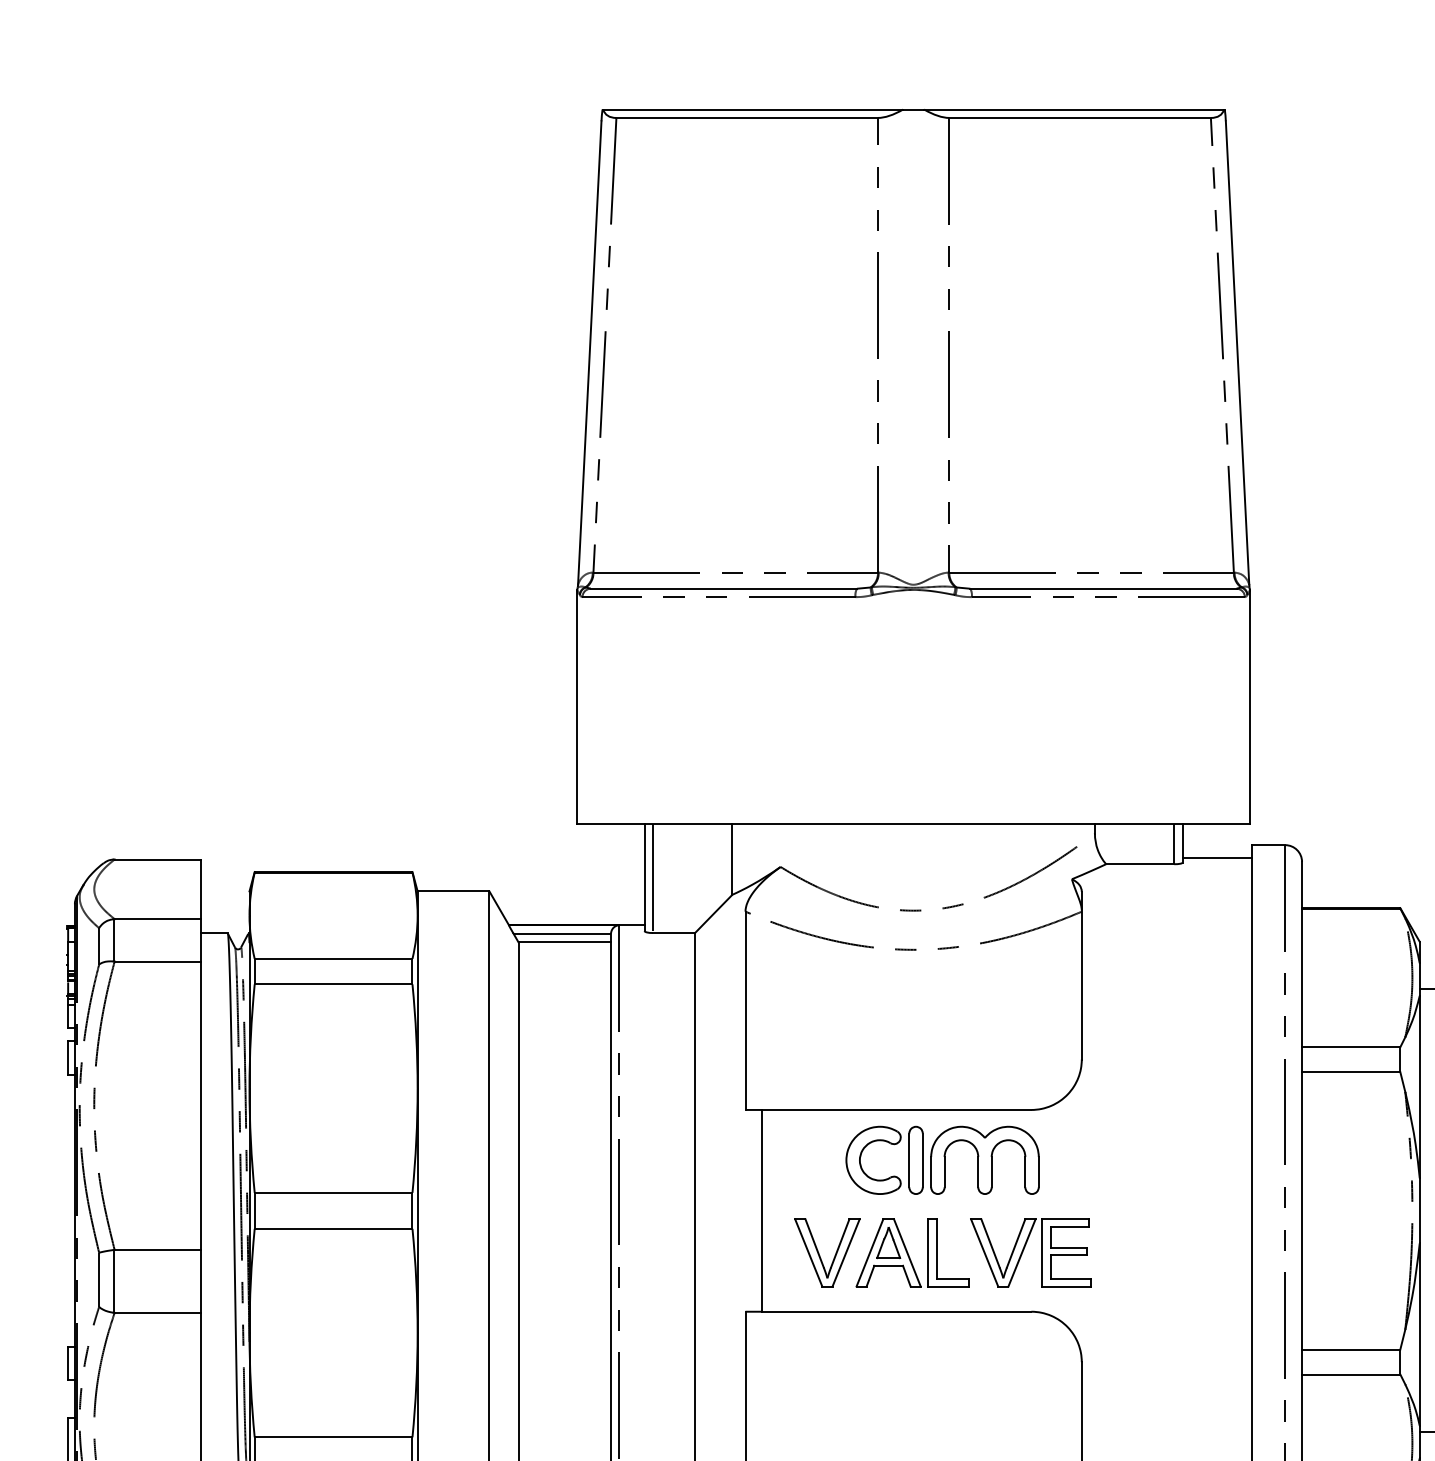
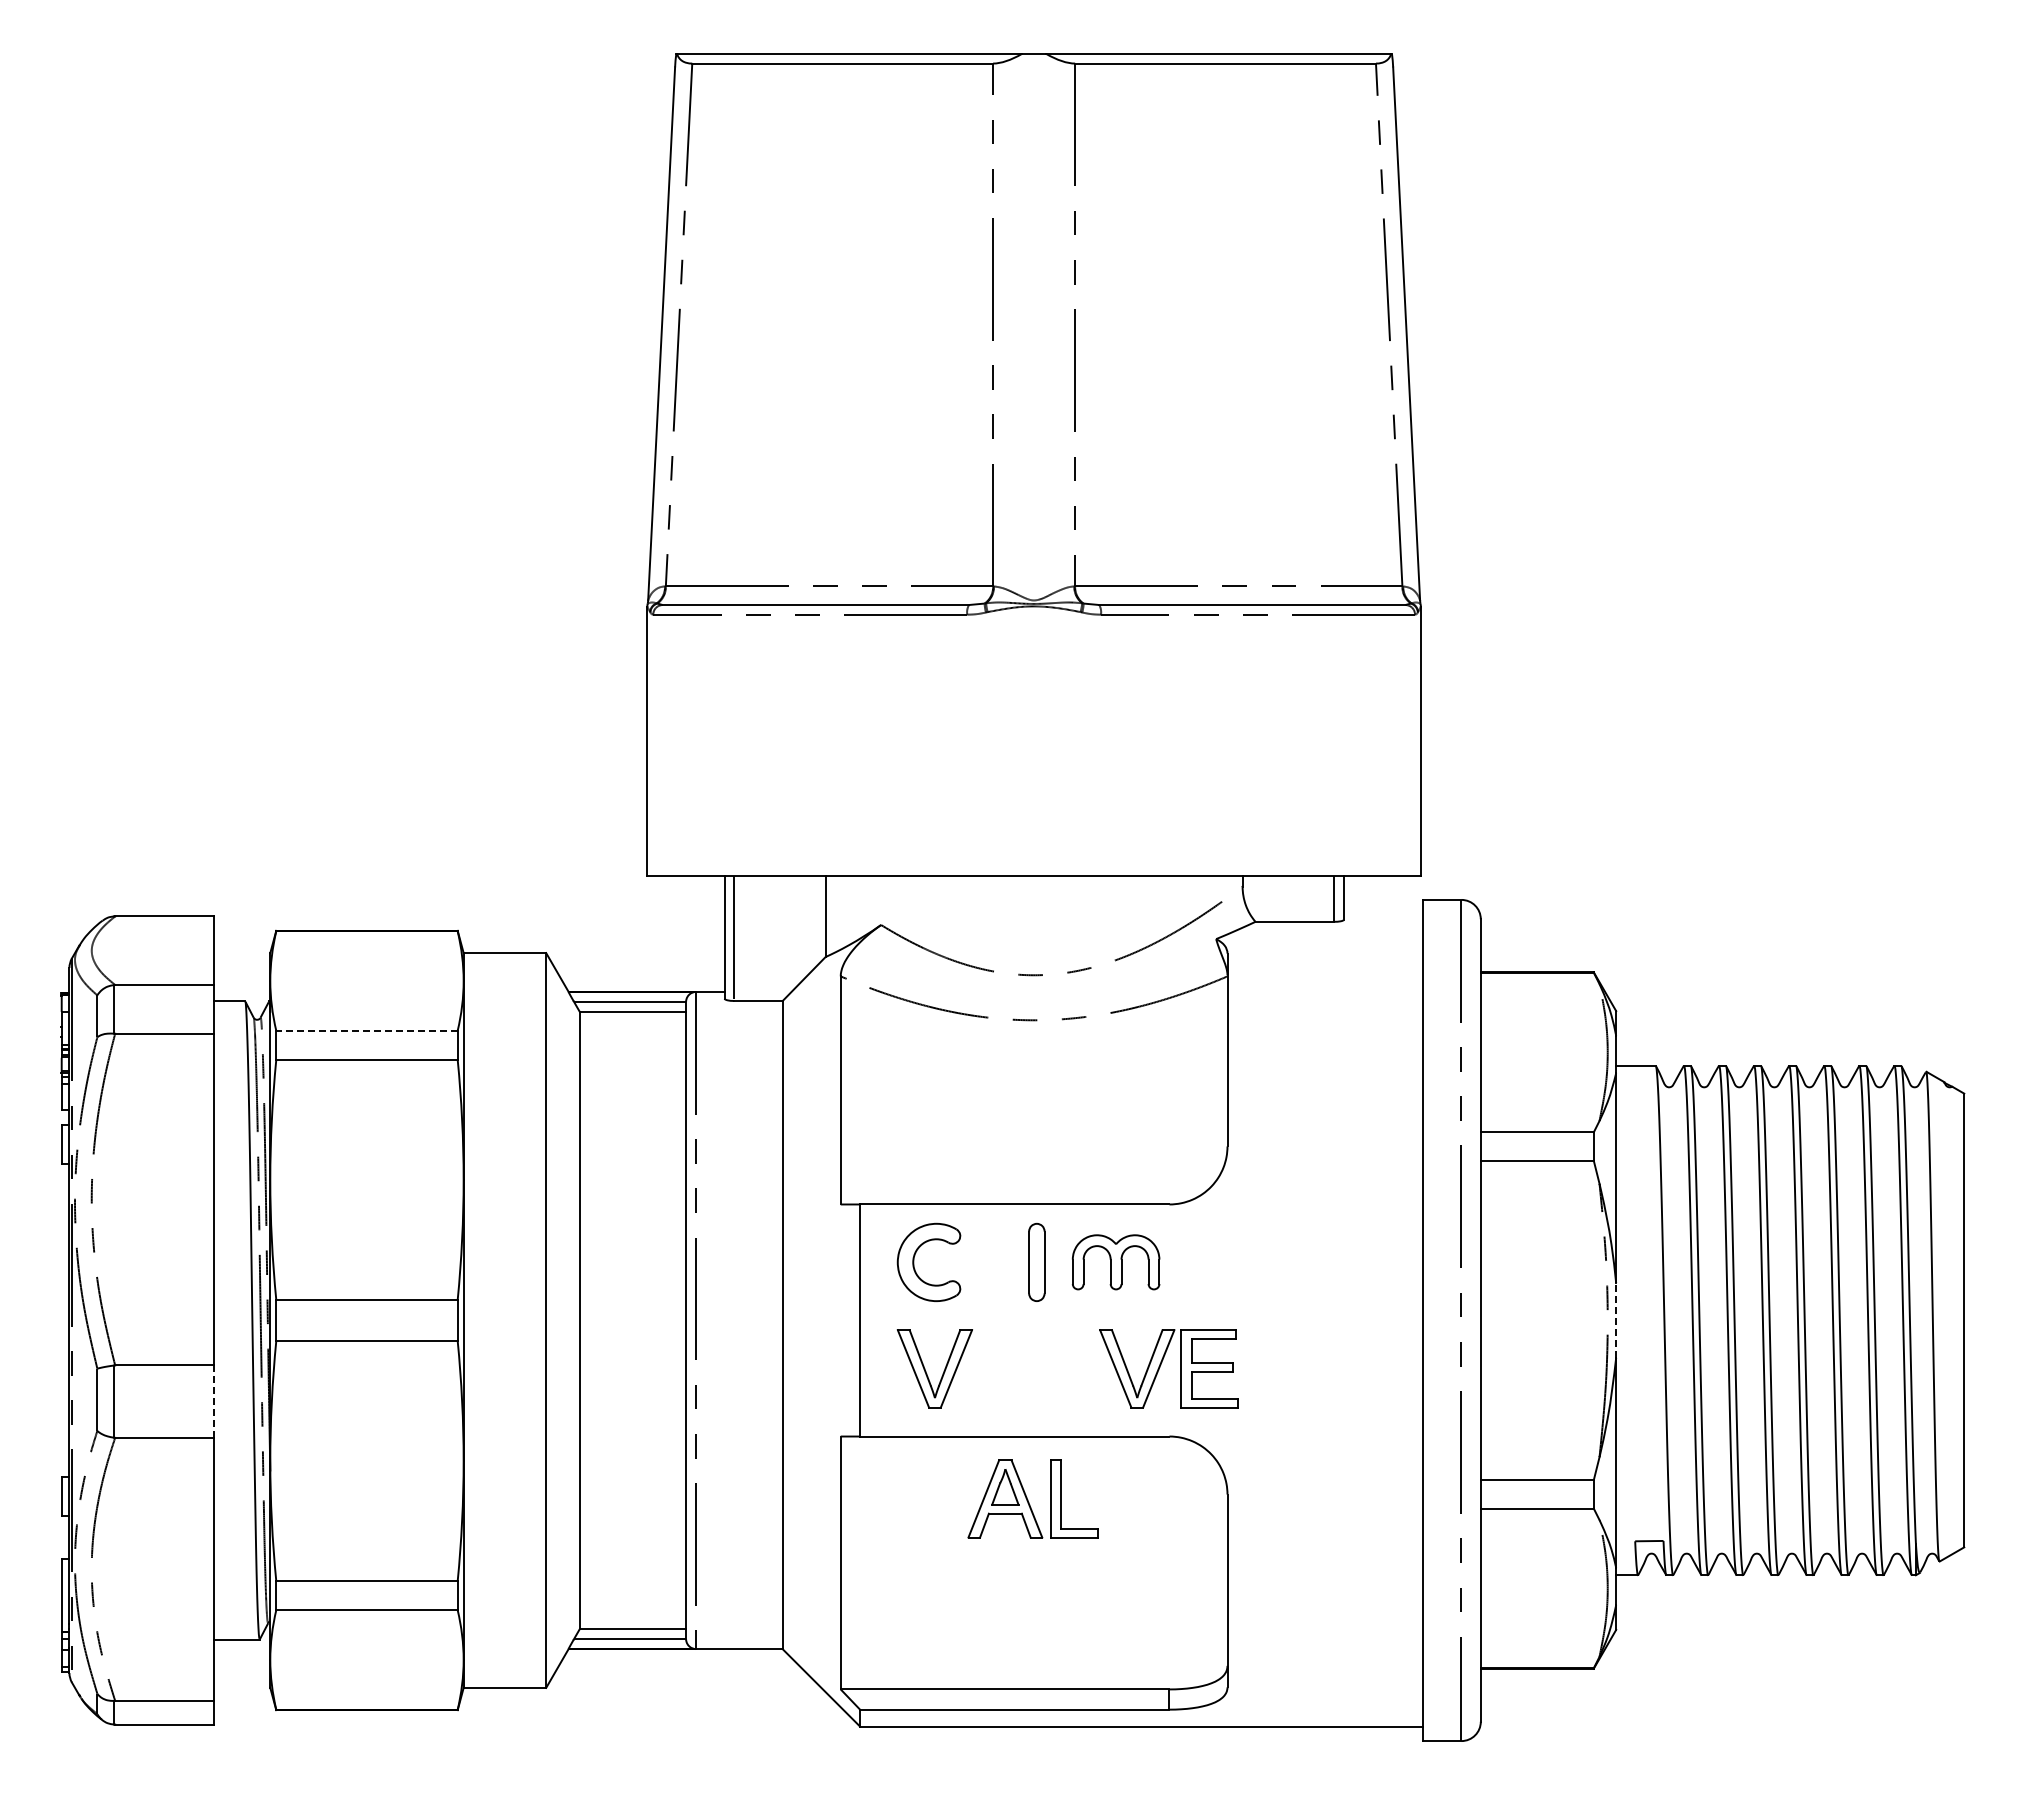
line: (1216, 857) -> (1382, 914), removed
line: (334, 958) -> (367, 1030), solid -> dashed
part: (860, 1159) -> (914, 1261), moved
part: (984, 1159) -> (1115, 1261), size x0.7
line: (1420, 1210) -> (1616, 1320), solid -> dashed
part: (912, 1252) -> (1032, 1498), moved
line: (200, 1282) -> (214, 1402), solid -> dashed

